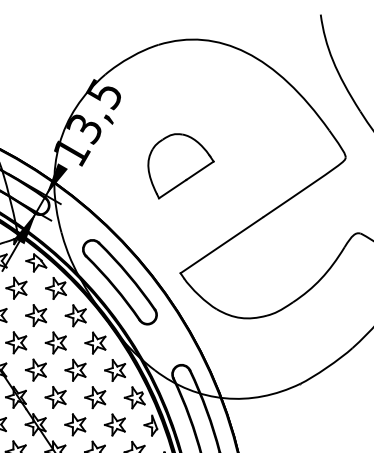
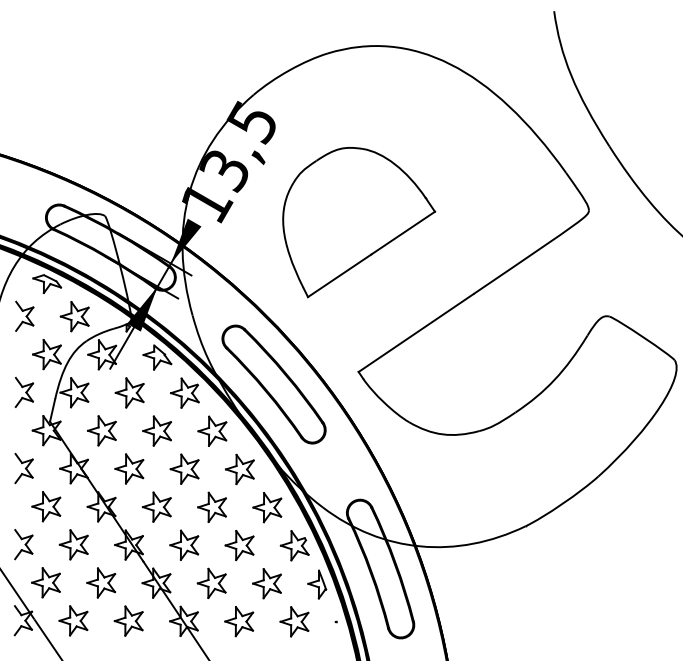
part: (181, 166) -> (359, 222), size x1.67

